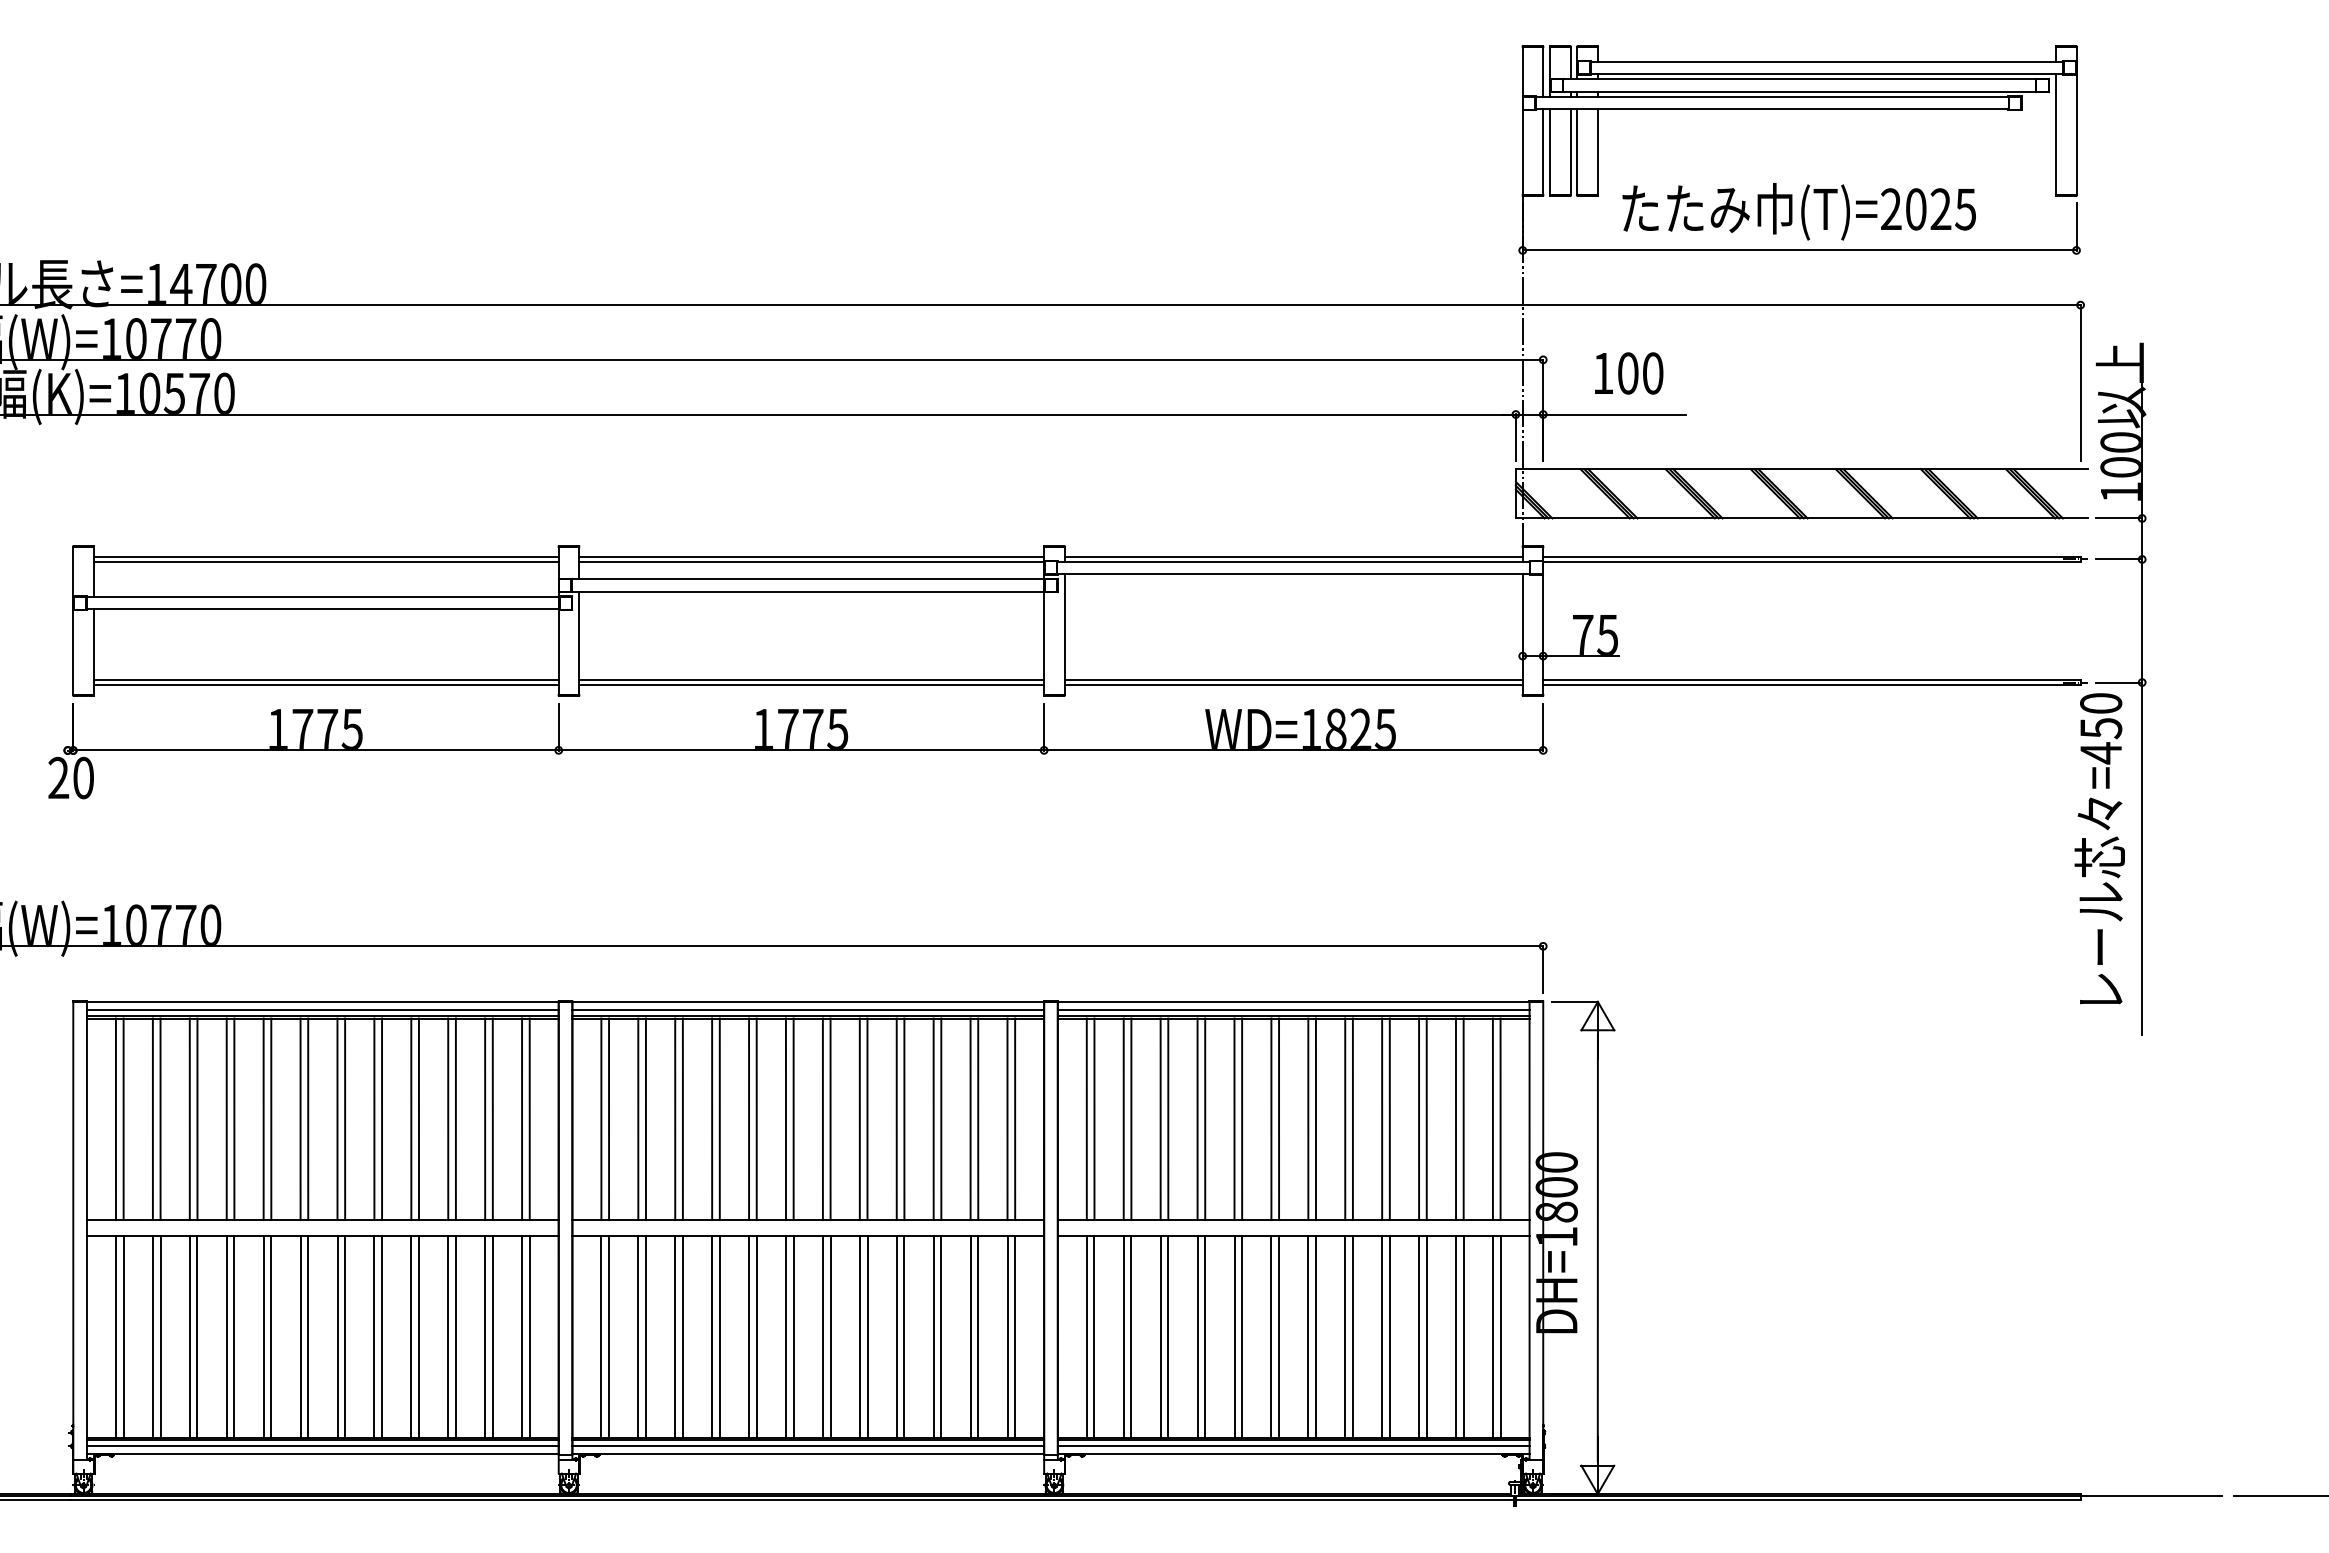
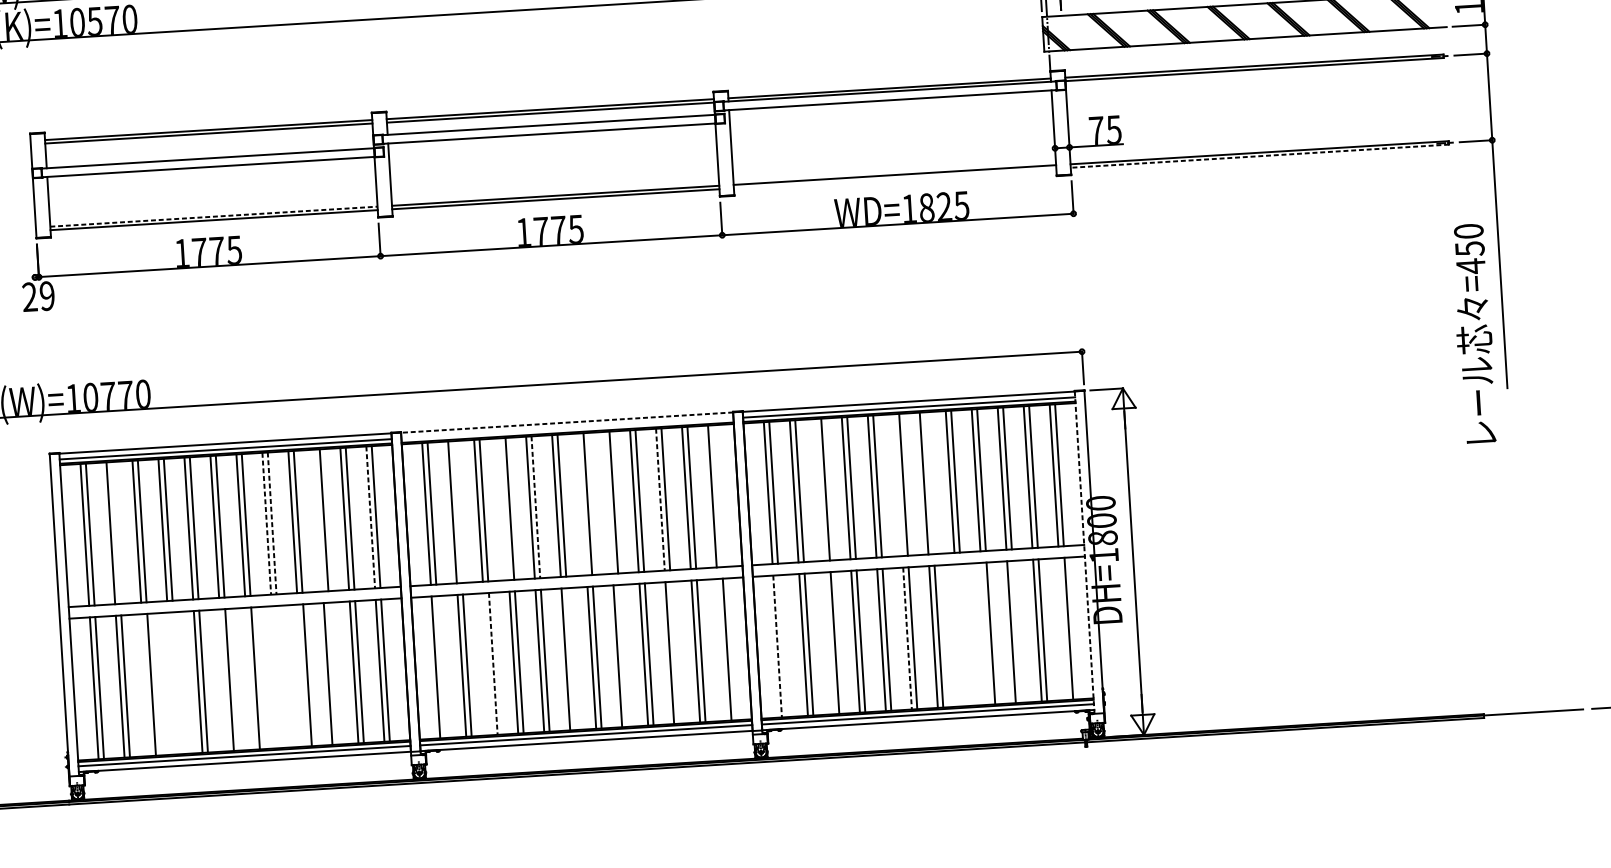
line: (326, 680) -> (214, 216), solid -> dashed
line: (1293, 685) -> (895, 178), removed
line: (1811, 685) -> (1259, 156), solid -> dashed
text: (83, 777) -> (47, 295), 20 -> 29
text: (2099, 848) -> (1473, 333), moved
line: (808, 1002) -> (567, 422), solid -> dashed
line: (808, 1010) -> (567, 428), removed
line: (160, 1119) -> (116, 533), removed
line: (374, 1119) -> (266, 523), solid -> dashed
line: (382, 1119) -> (272, 523), solid -> dashed
line: (448, 1119) -> (318, 520), removed
line: (522, 1119) -> (371, 517), solid -> dashed
line: (645, 1119) -> (457, 512), removed
line: (712, 1119) -> (504, 509), removed
line: (756, 1119) -> (535, 507), solid -> dashed
line: (822, 1119) -> (582, 504), removed
line: (859, 1119) -> (608, 503), removed
line: (933, 1119) -> (660, 499), solid -> dashed
line: (1015, 1119) -> (718, 496), removed
line: (1160, 1119) -> (820, 490), removed
line: (1271, 1119) -> (898, 485), removed
line: (1315, 1119) -> (929, 483), removed
line: (1529, 1230) -> (1084, 552), solid -> dashed
line: (189, 1337) -> (146, 685), removed
line: (226, 1337) -> (172, 683), removed
line: (234, 1337) -> (177, 683), removed
line: (300, 1337) -> (224, 680), removed
line: (337, 1337) -> (250, 678), removed
line: (374, 1337) -> (276, 677), removed
line: (382, 1337) -> (281, 677), removed
line: (411, 1337) -> (302, 675), removed
line: (455, 1337) -> (333, 673), removed
line: (609, 1337) -> (441, 667), removed
line: (675, 1337) -> (488, 664), removed
line: (682, 1337) -> (493, 664), solid -> dashed
line: (793, 1337) -> (571, 659), removed
line: (867, 1337) -> (623, 656), removed
line: (941, 1337) -> (675, 652), removed
line: (1007, 1337) -> (721, 650), removed
line: (1086, 1337) -> (777, 646), solid -> dashed
line: (1094, 1337) -> (783, 646), removed
line: (1160, 1337) -> (829, 643), removed
line: (1271, 1337) -> (907, 638), solid -> dashed
line: (1345, 1337) -> (959, 635), removed
line: (1352, 1337) -> (964, 635), removed
line: (1382, 1337) -> (985, 633), removed
line: (1426, 1337) -> (1016, 632), removed
line: (1492, 1337) -> (1063, 629), removed

